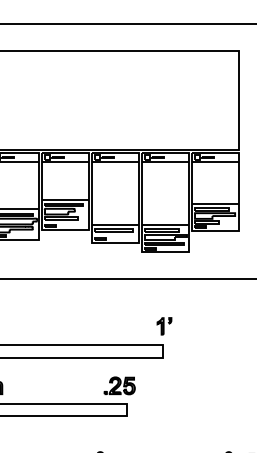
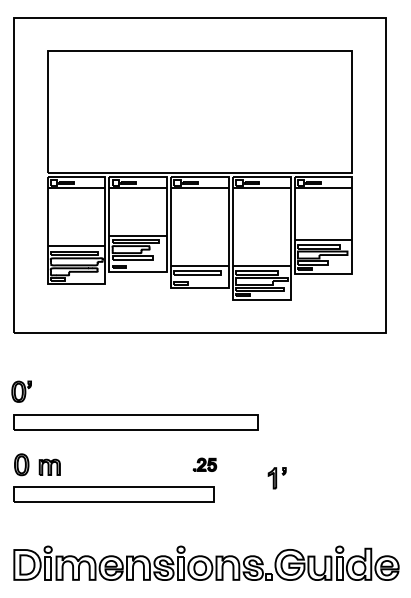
part: (163, 326) -> (276, 478), moved
part: (119, 385) -> (204, 464), size x0.6

